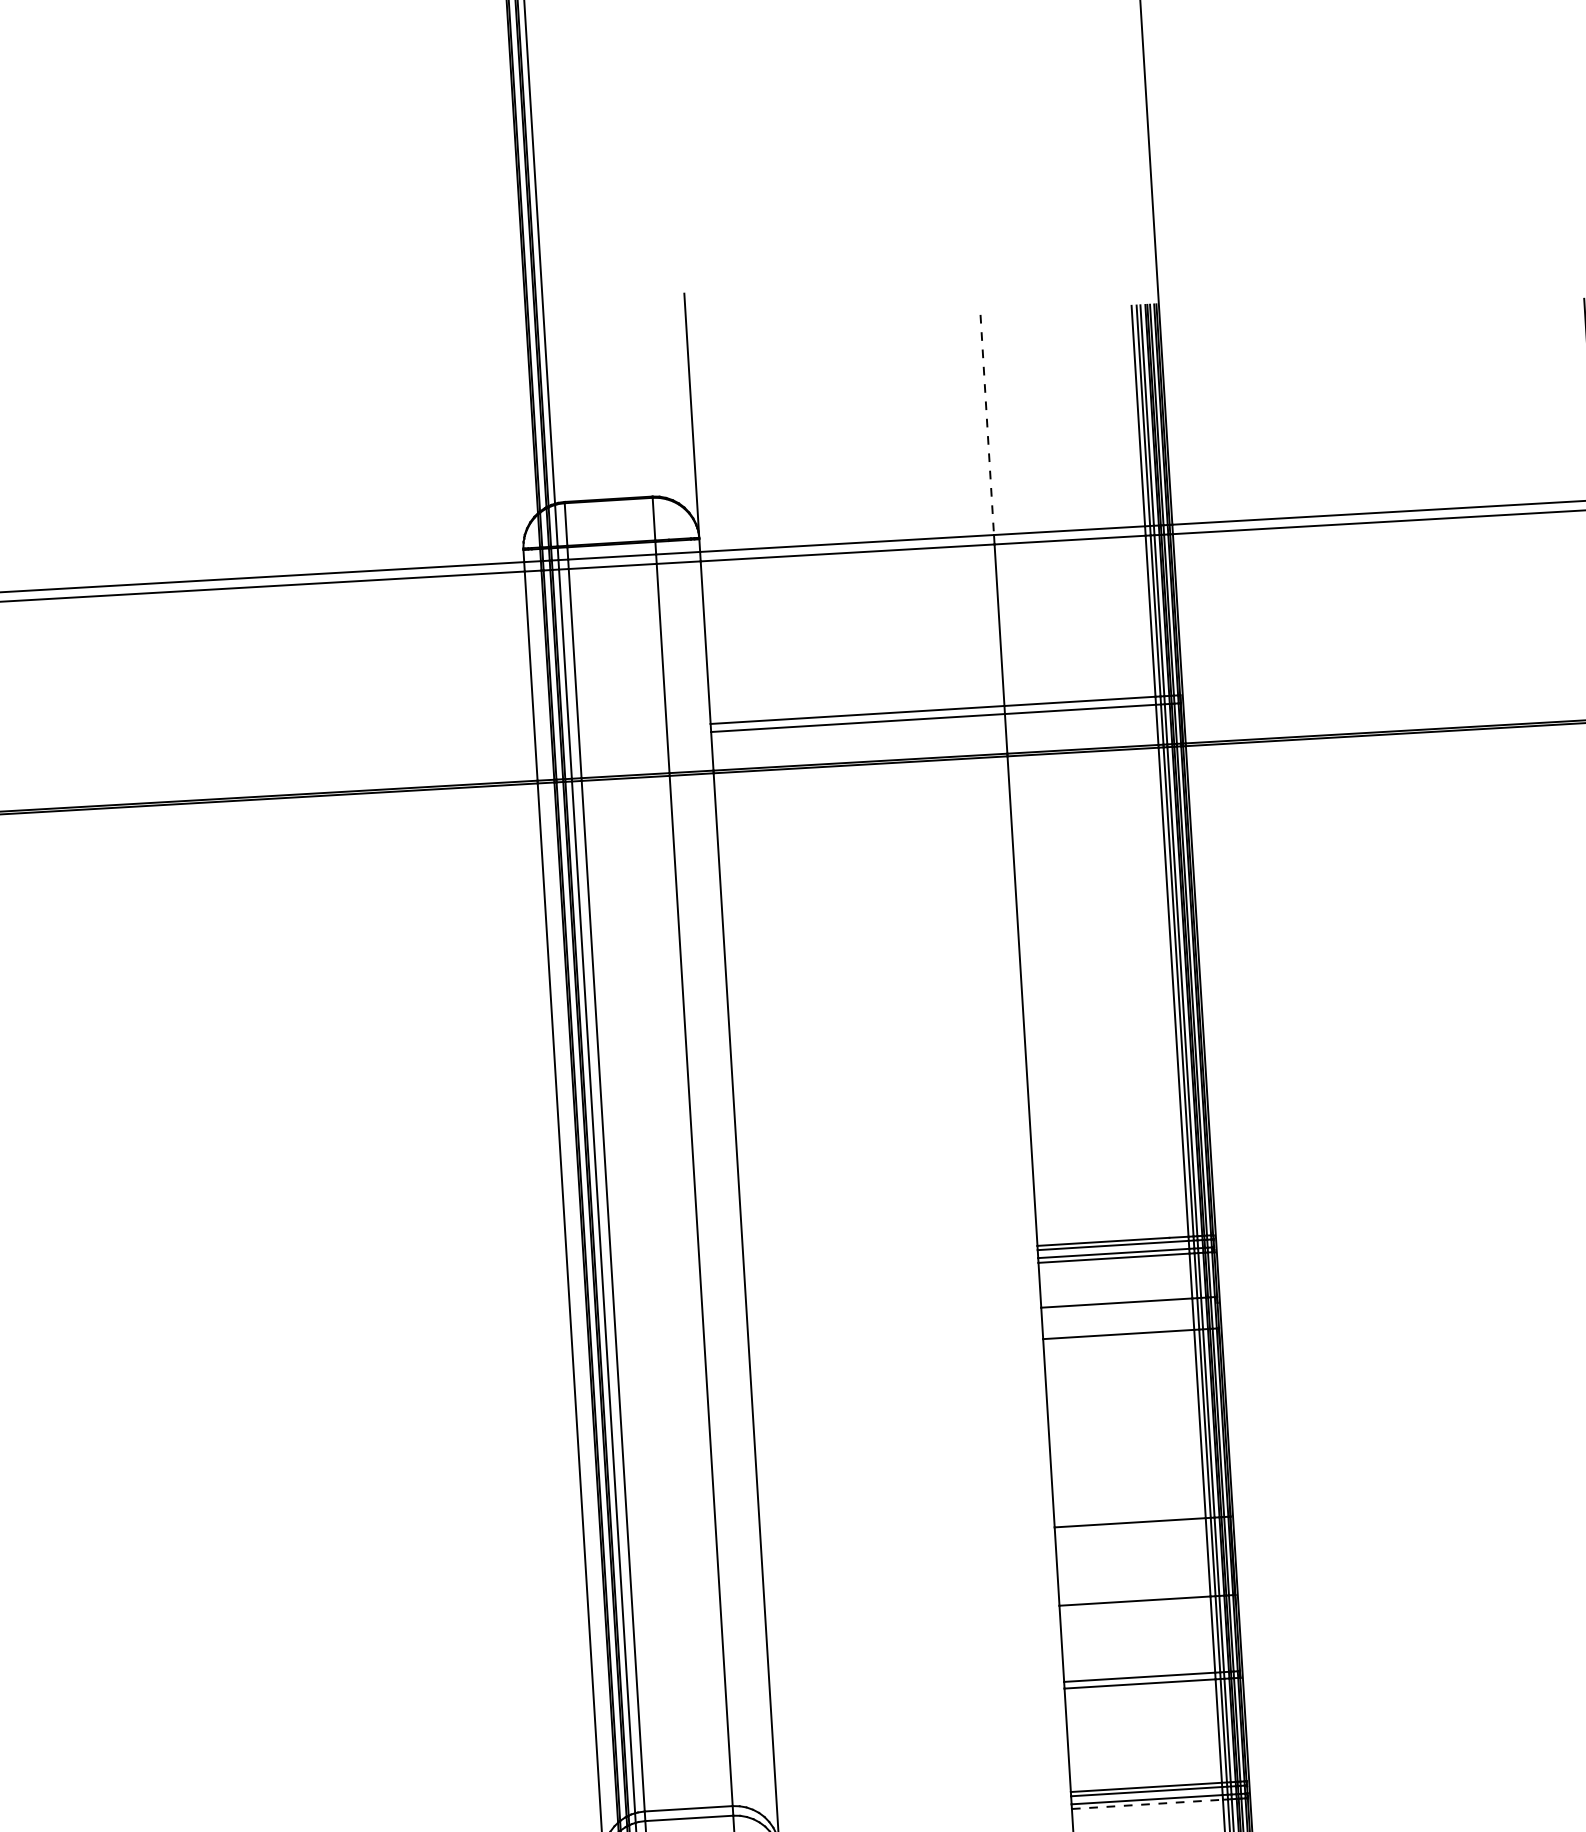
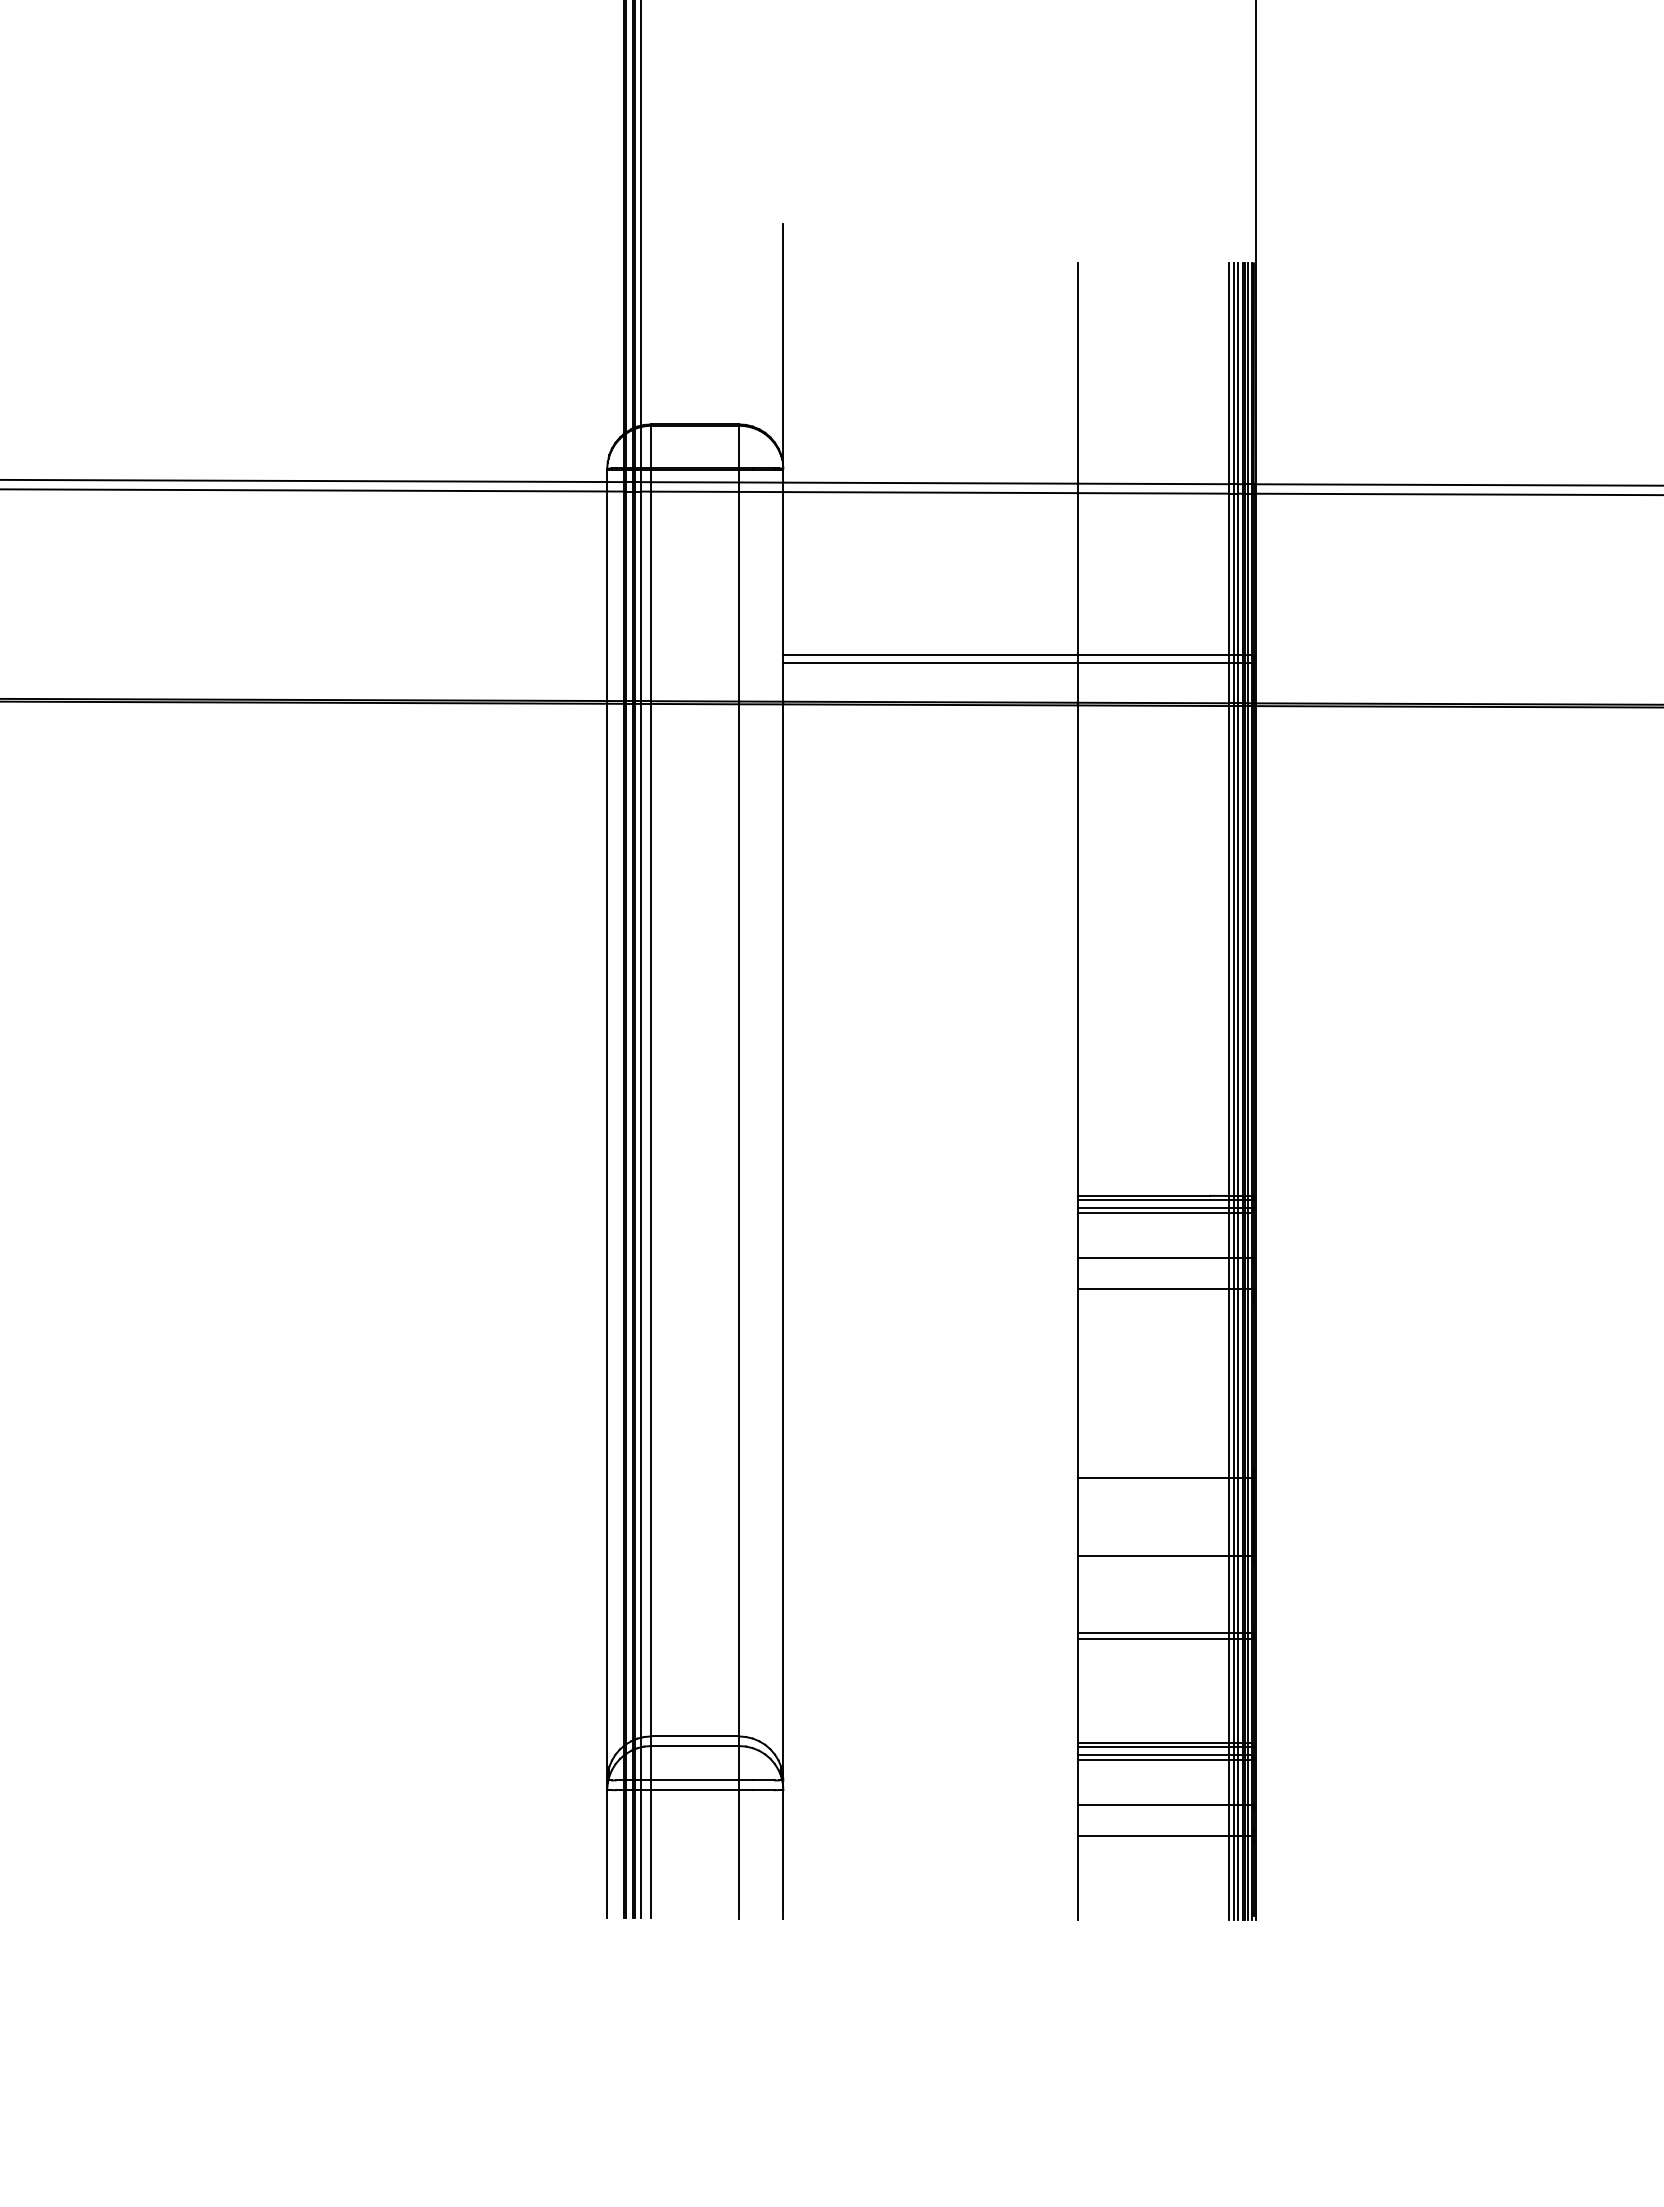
line: (987, 425) -> (1077, 373), dashed -> solid
line: (1147, 1804) -> (1153, 1760), dashed -> solid

